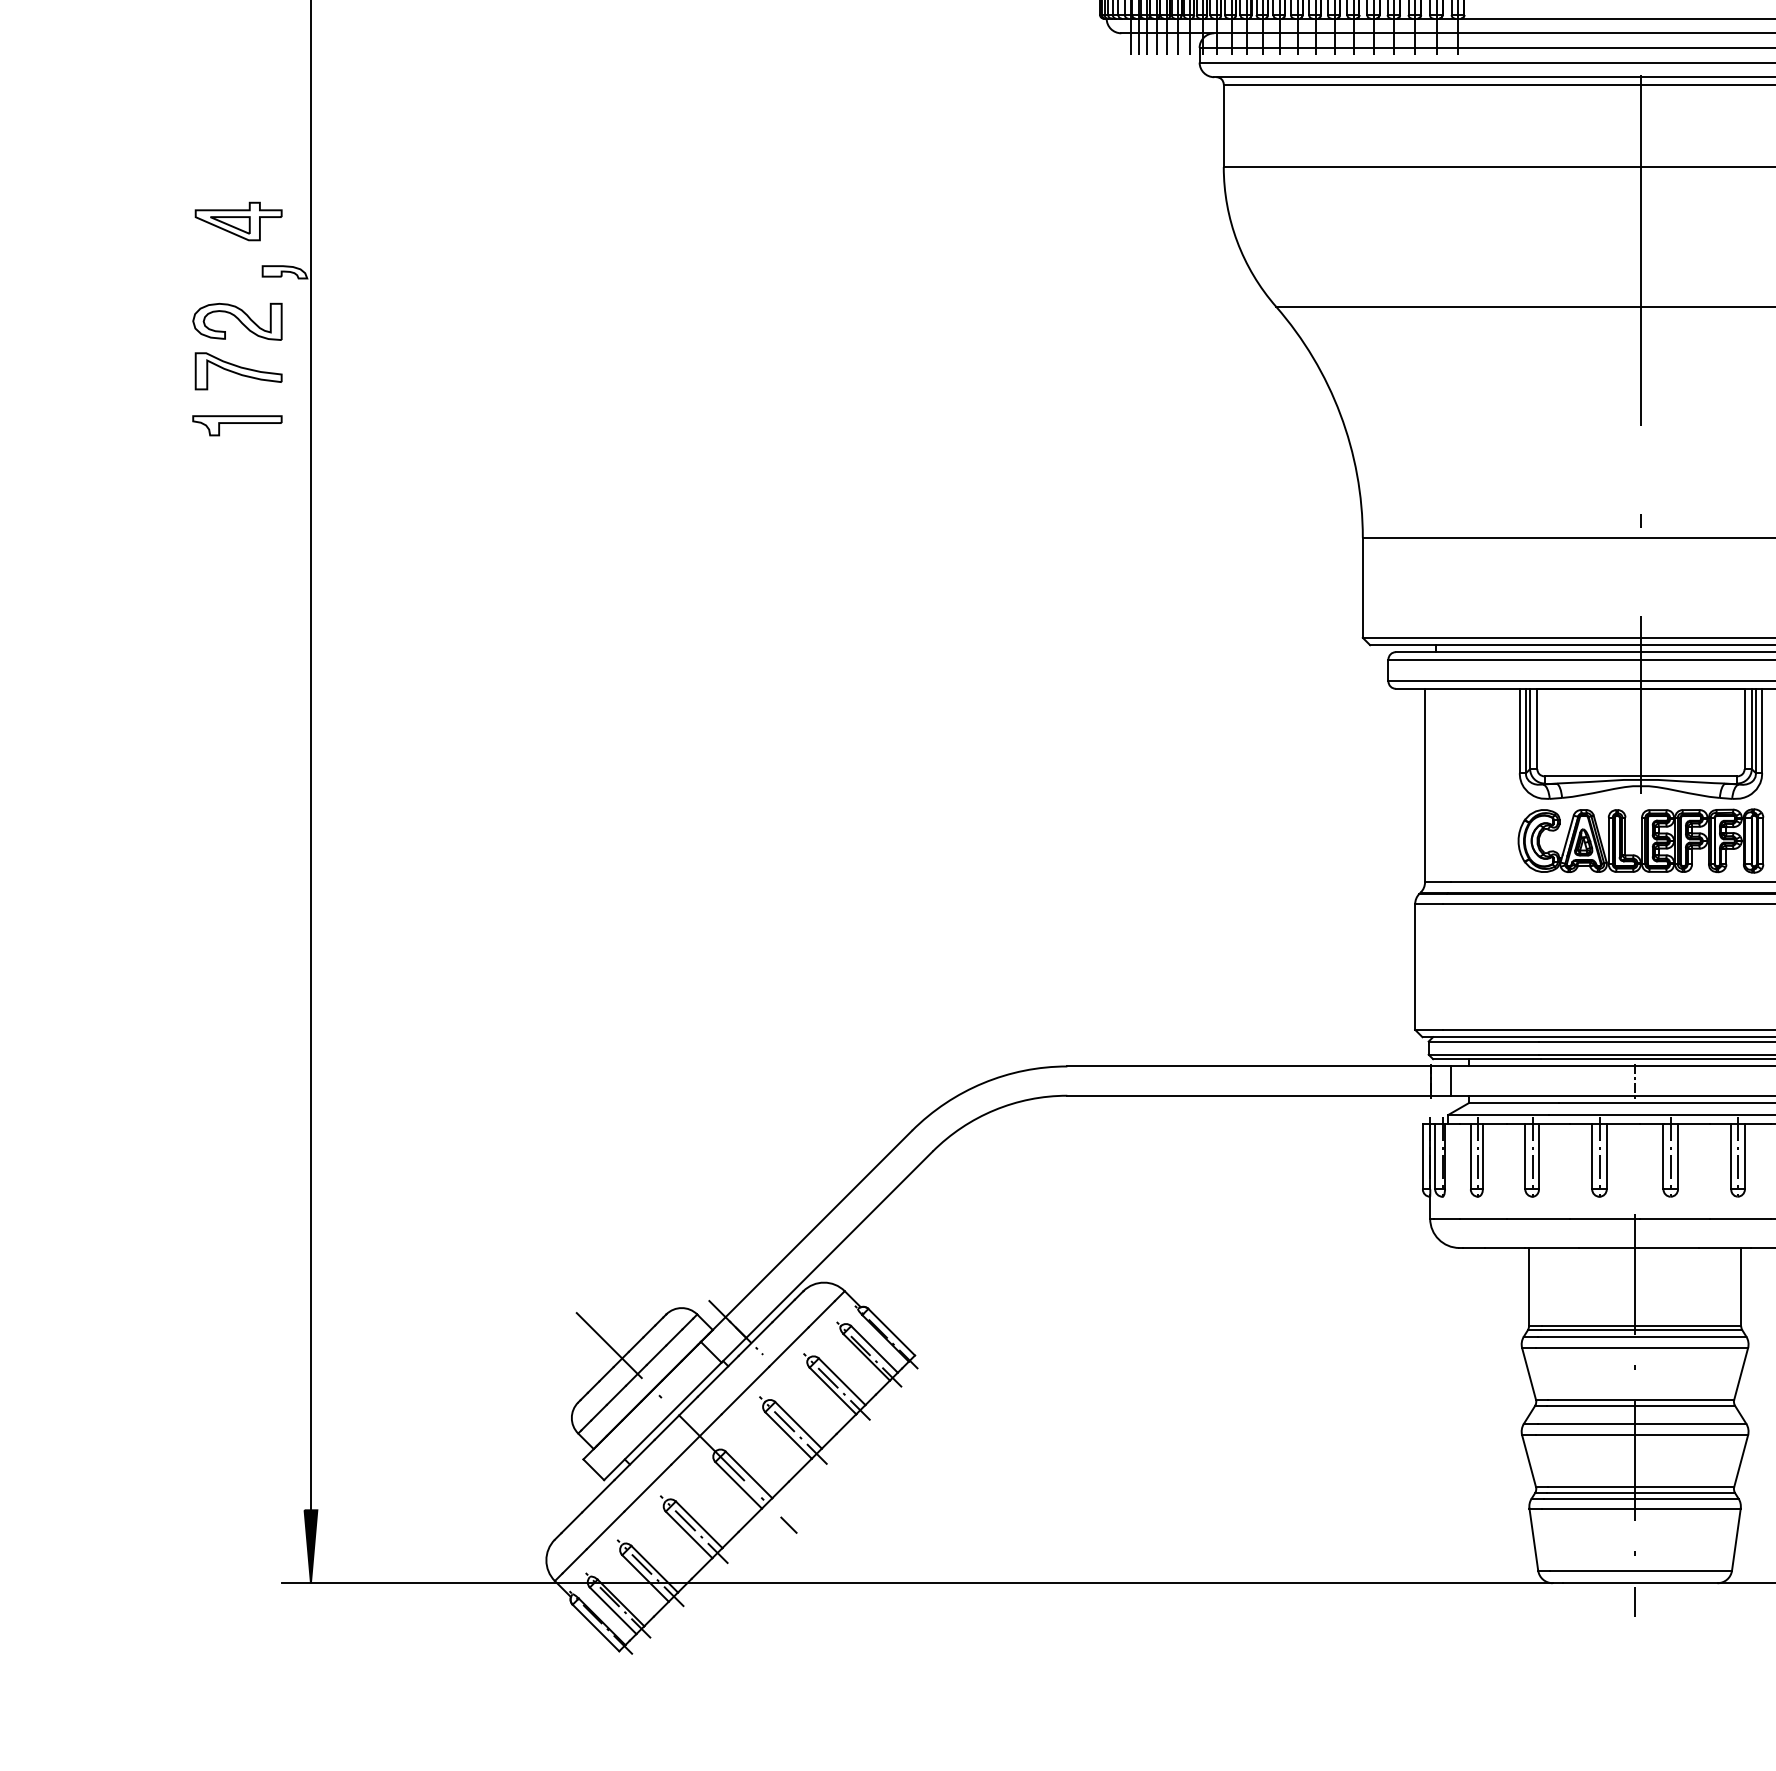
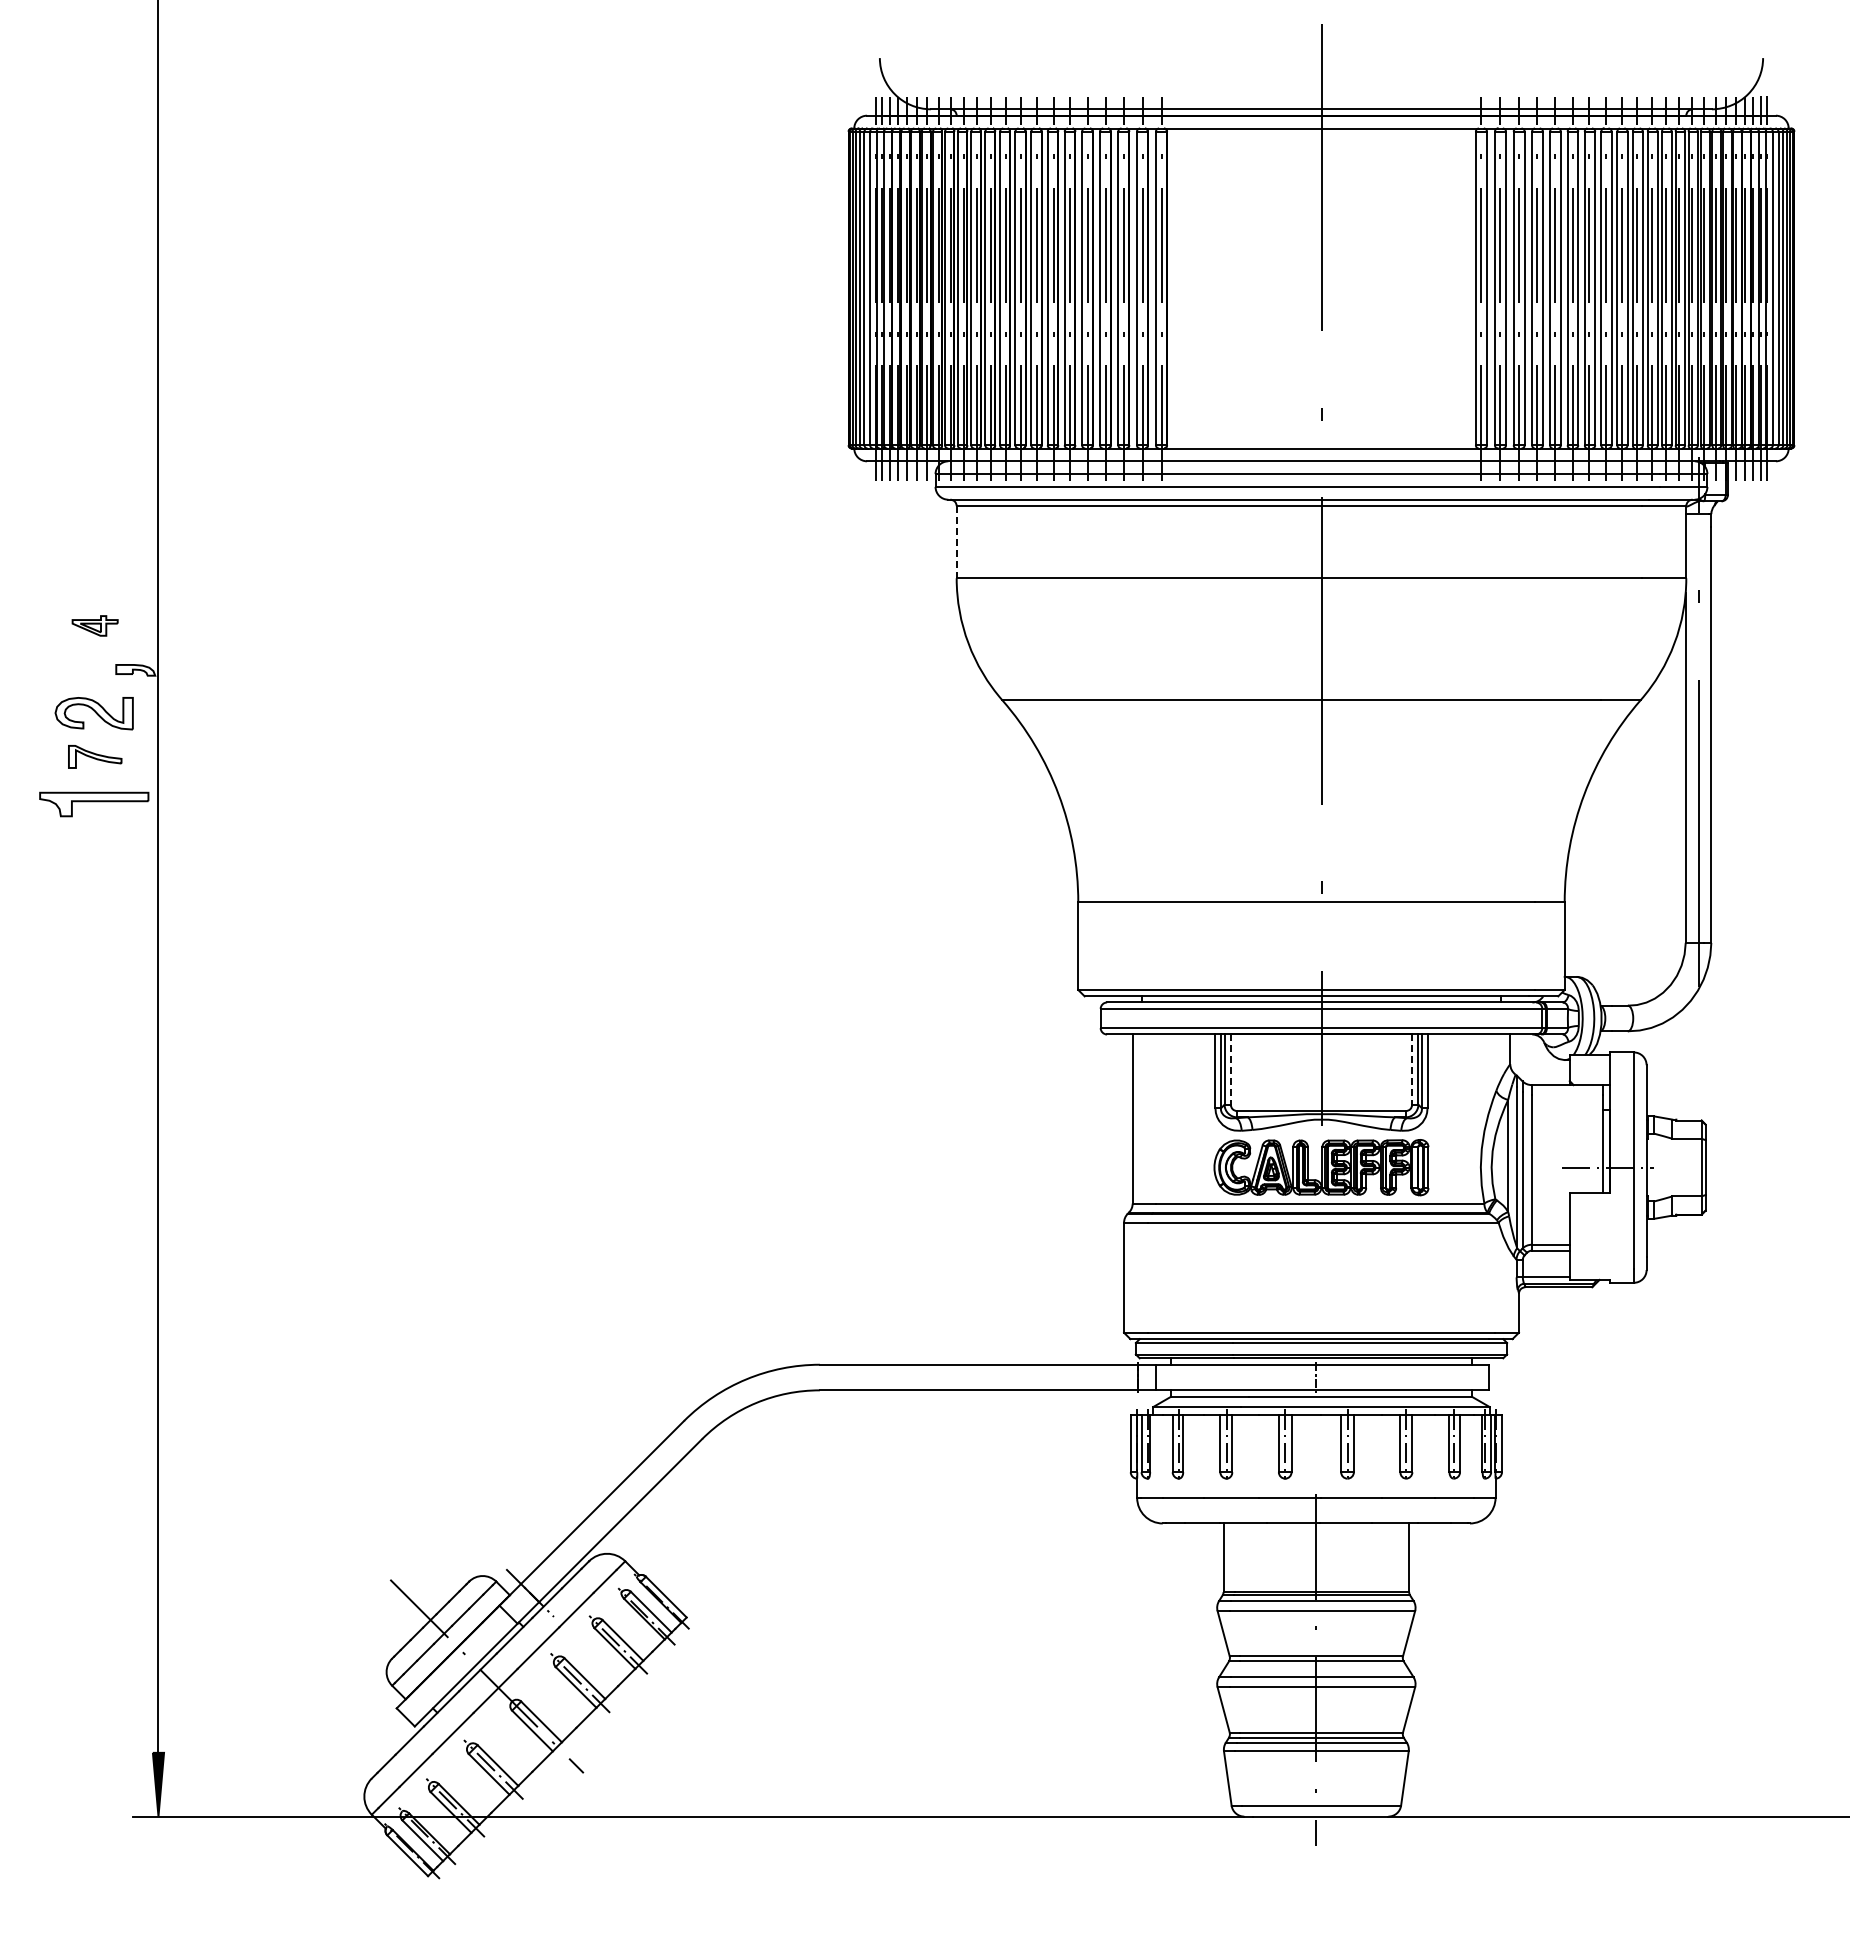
line: (1223, 126) -> (956, 542), solid -> dashed
part: (237, 221) -> (94, 625), size x0.6
part: (237, 370) -> (94, 756), size x0.7
part: (236, 425) -> (93, 804), size x1.4
line: (1536, 729) -> (1230, 1070), solid -> dashed
line: (1745, 729) -> (1412, 1070), solid -> dashed

